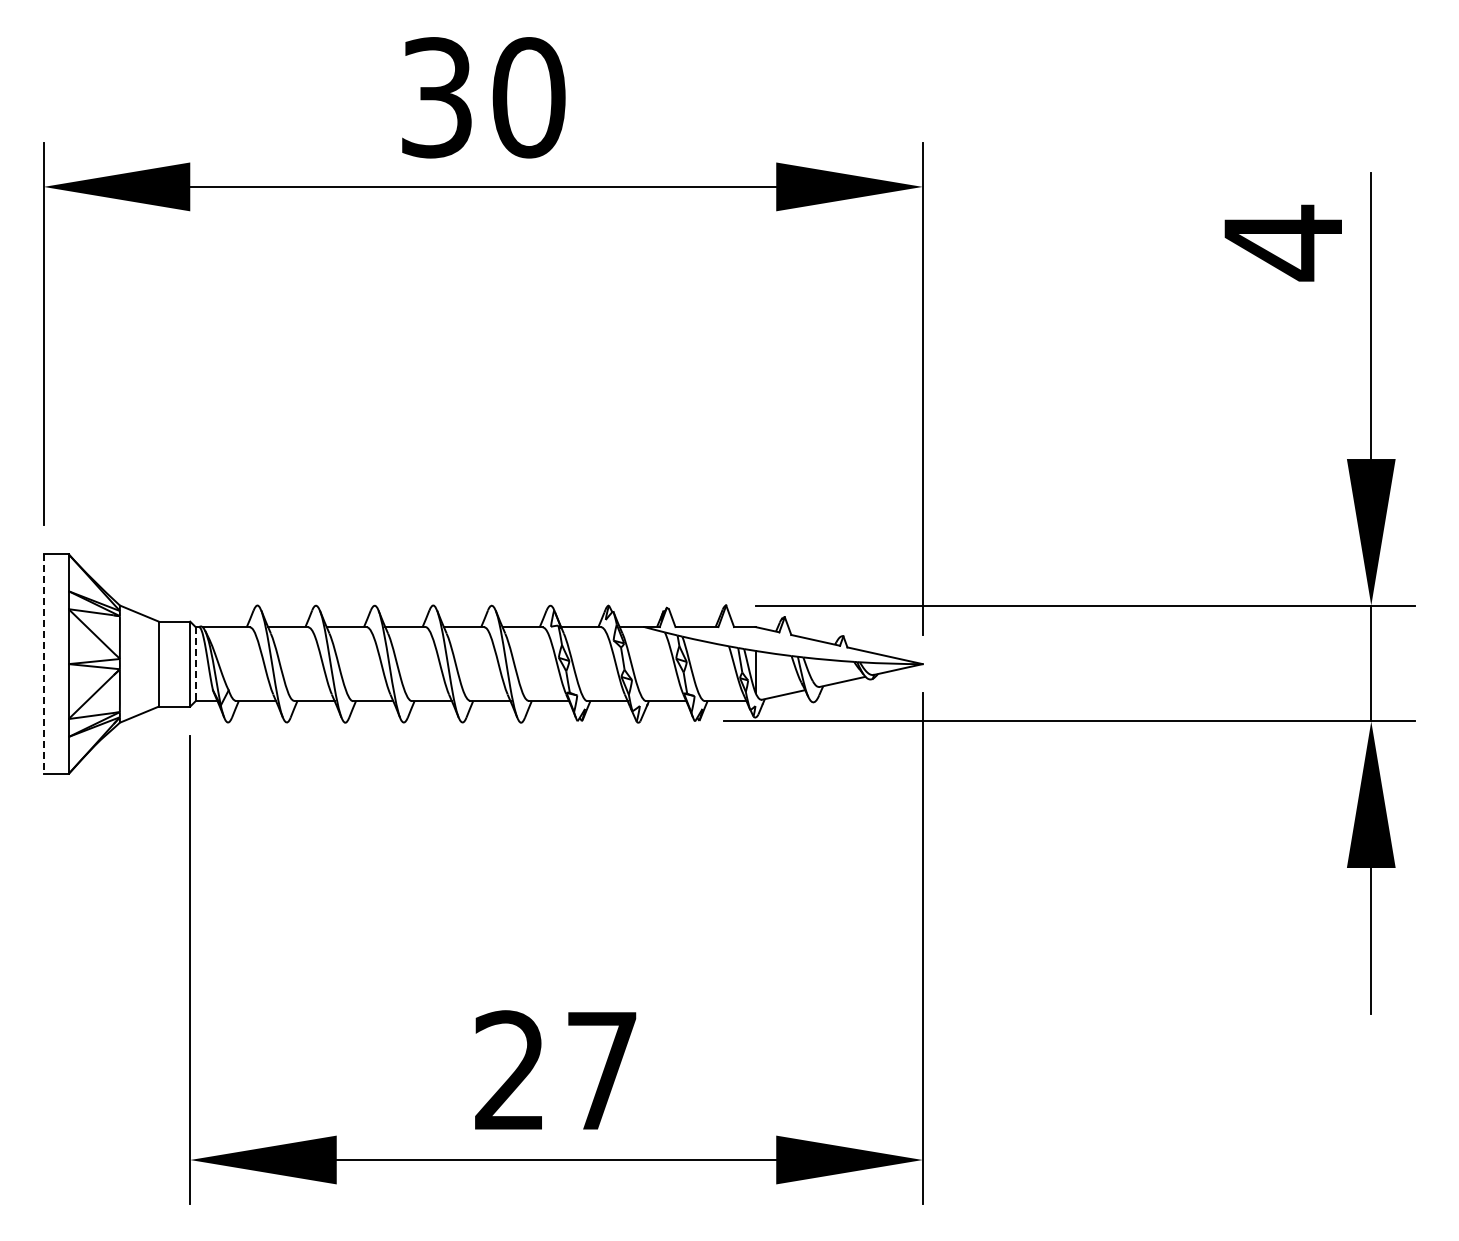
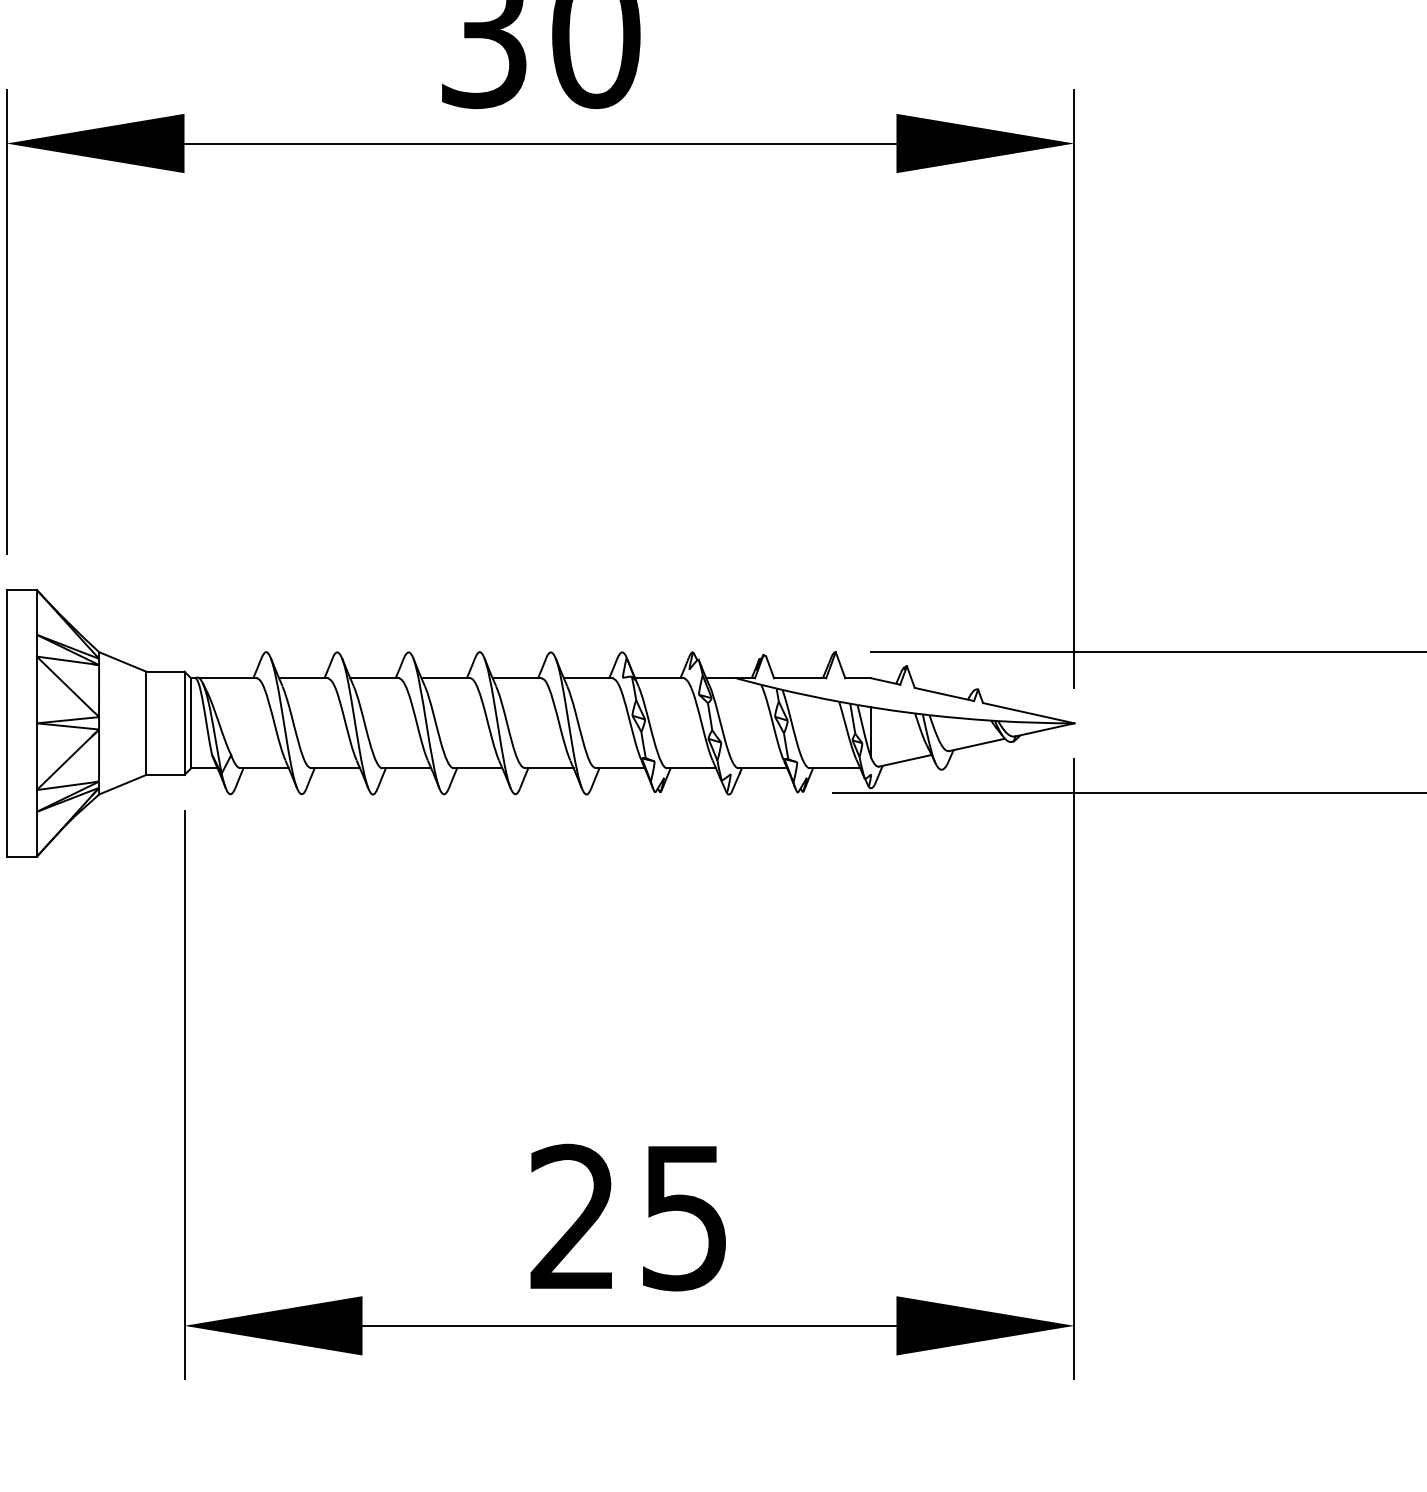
line: (43, 664) -> (6, 723), dashed -> solid
line: (195, 664) -> (190, 723), dashed -> solid
text: (601, 1071) -> (684, 1218), 27 -> 25

